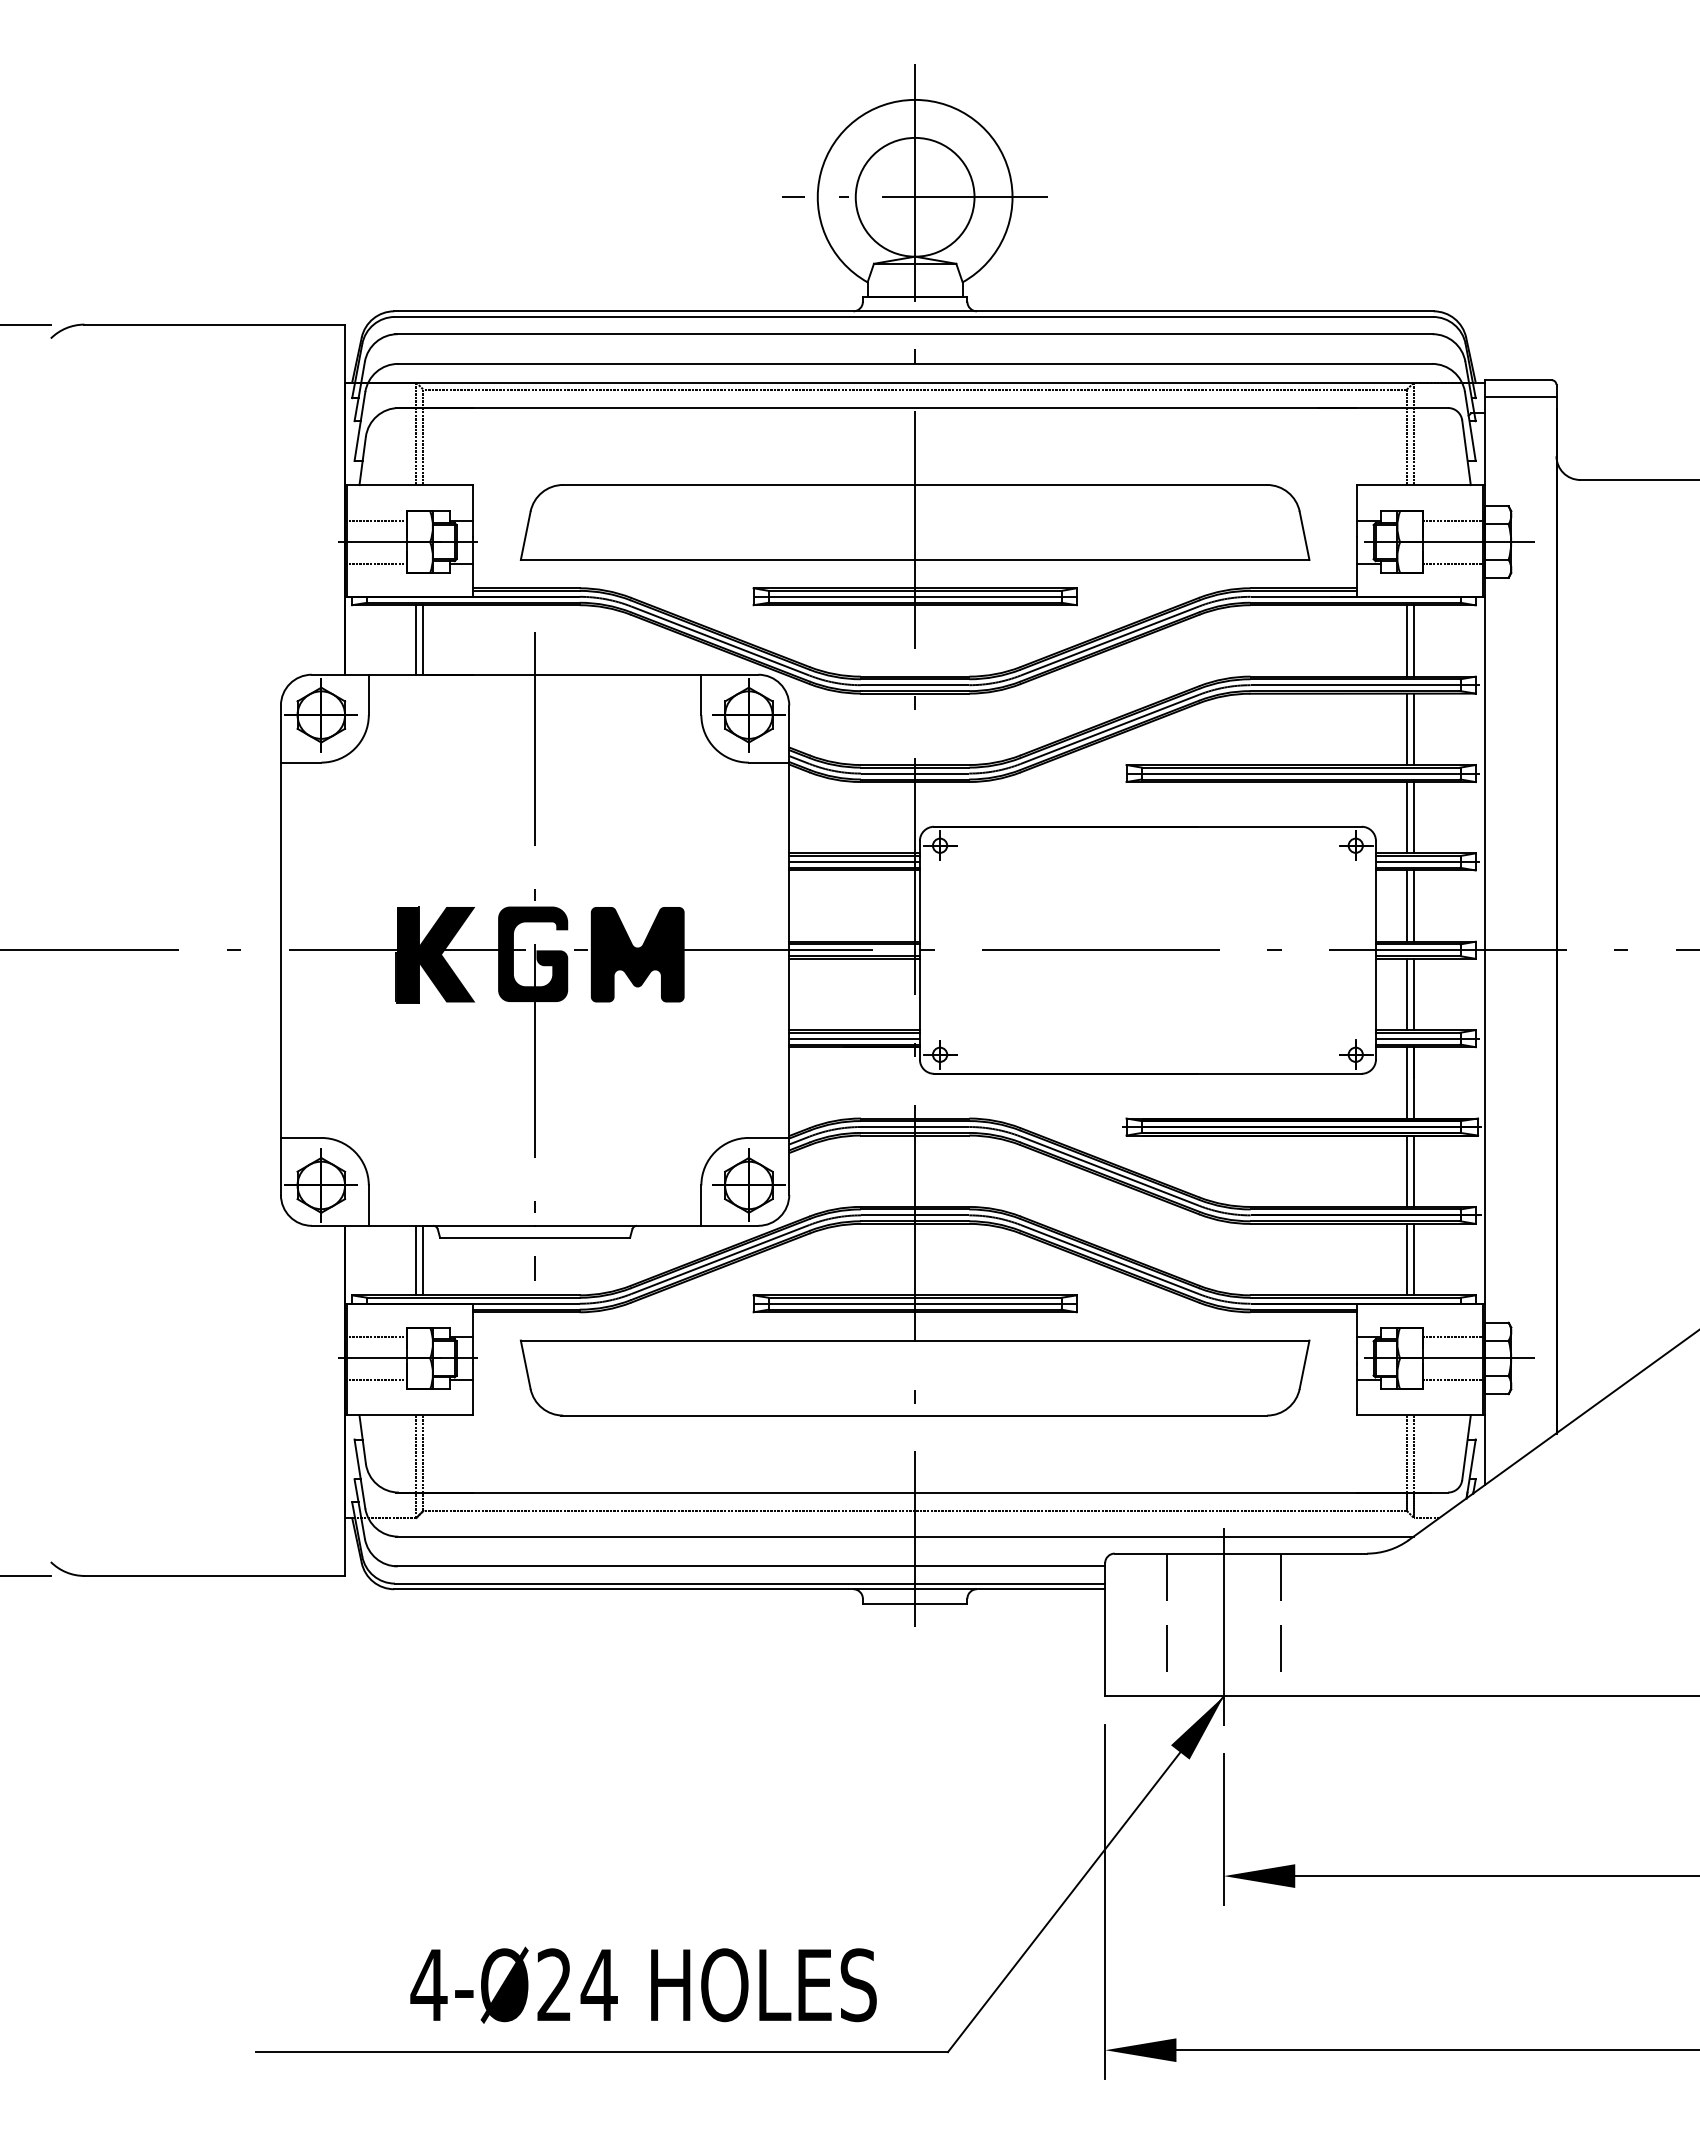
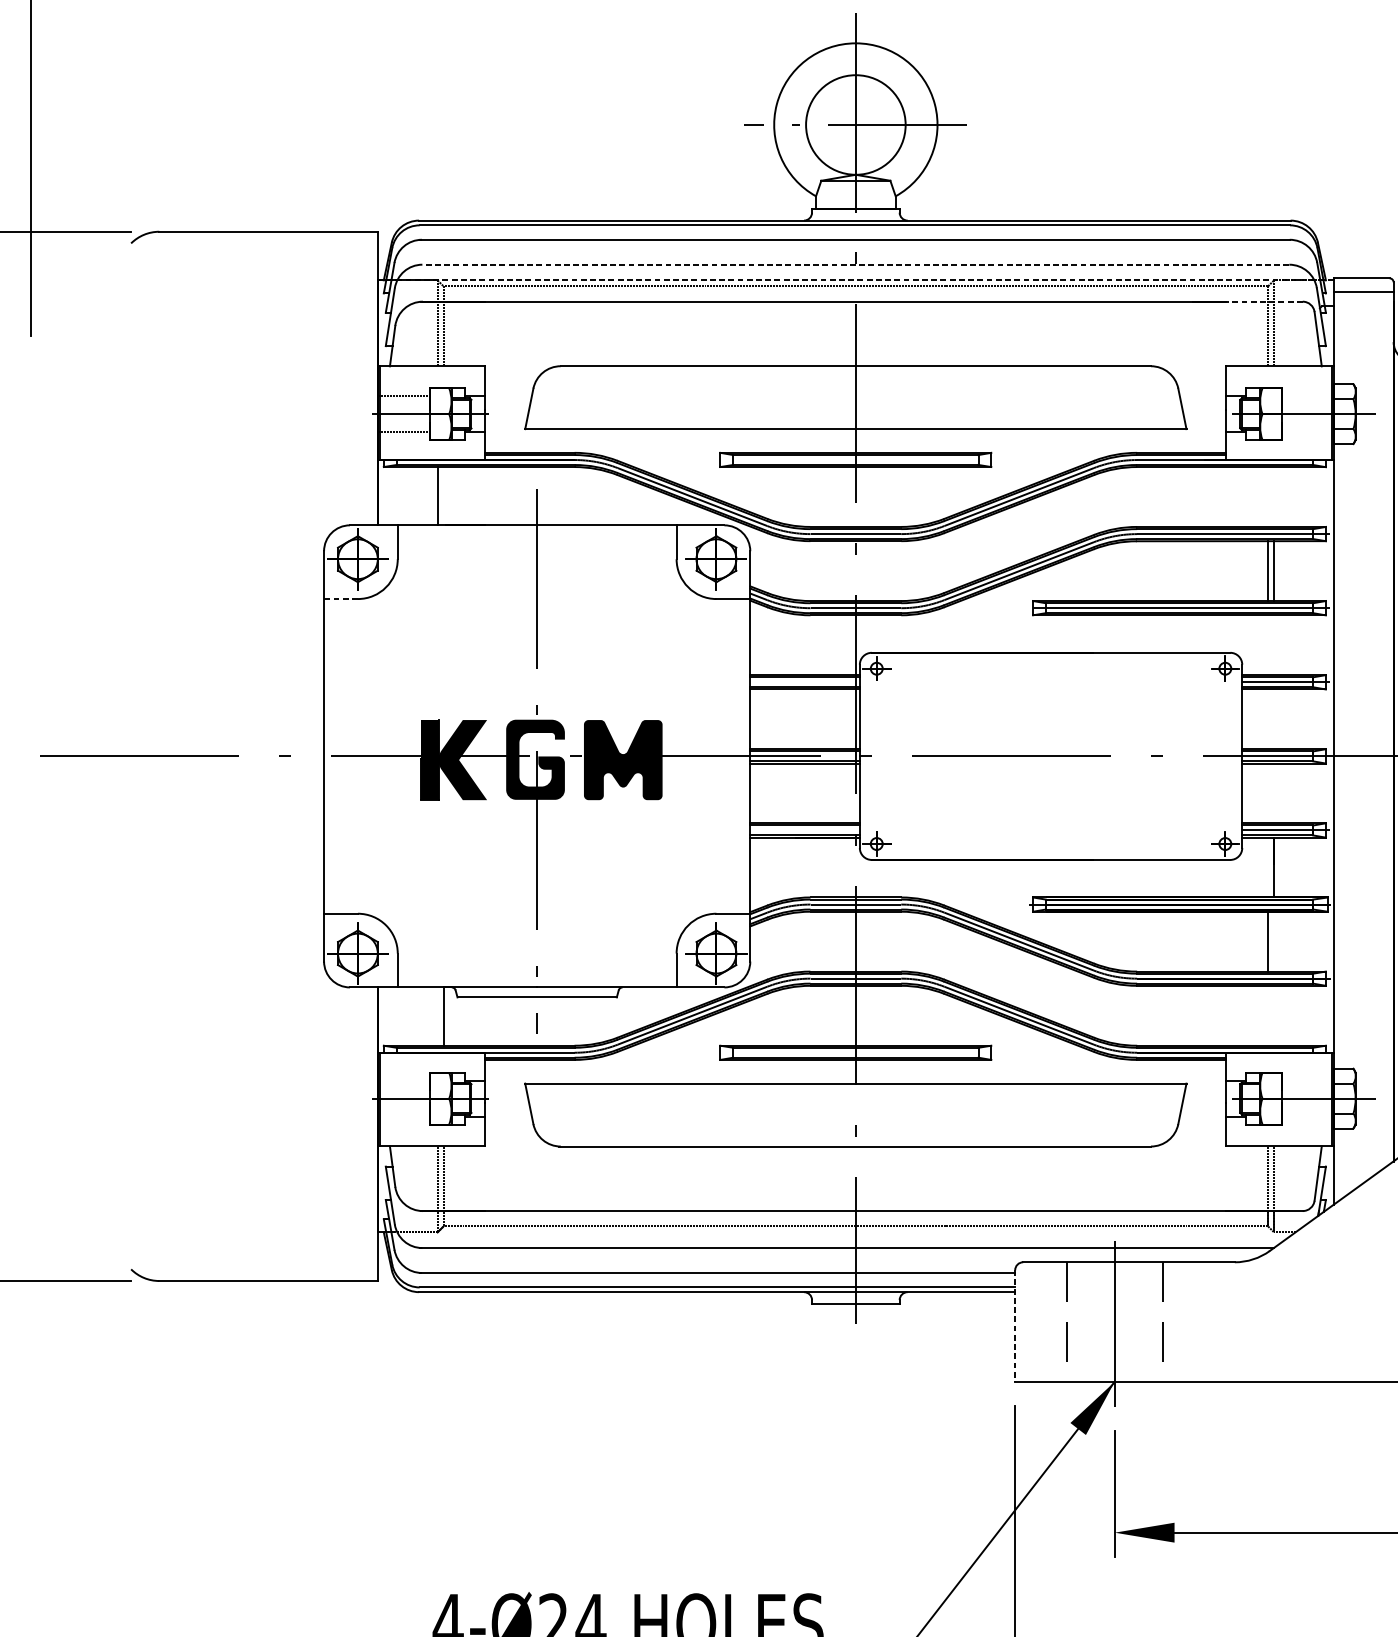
line: (915, 363) -> (856, 264), solid -> dashed
line: (915, 382) -> (856, 280), solid -> dashed
line: (1402, 408) -> (1264, 302), solid -> dashed
line: (1454, 520) -> (1308, 396), removed
line: (1454, 563) -> (1308, 432), removed
line: (914, 596) -> (855, 459), removed
line: (423, 639) -> (443, 495), removed
line: (1406, 640) -> (1267, 496), removed
line: (1413, 640) -> (1273, 496), removed
line: (300, 762) -> (340, 598), solid -> dashed
line: (1406, 817) -> (1267, 645), removed
line: (1413, 817) -> (1273, 645), removed
line: (854, 861) -> (805, 681), removed
line: (1406, 905) -> (1267, 718), removed
line: (1413, 905) -> (1273, 718), removed
line: (1406, 994) -> (1267, 793), removed
line: (1413, 994) -> (1273, 793), removed
line: (854, 1038) -> (805, 830), removed
line: (1406, 1082) -> (1267, 867), removed
line: (1413, 1170) -> (1273, 941), removed
line: (1406, 1259) -> (1267, 1015), removed
line: (1413, 1259) -> (1273, 1015), removed
line: (416, 1260) -> (437, 1016), removed
line: (914, 1303) -> (855, 1052), removed
line: (375, 1337) -> (403, 1081), removed
line: (1454, 1337) -> (1308, 1081), removed
line: (375, 1379) -> (403, 1116), removed
line: (1454, 1379) -> (1308, 1116), removed
line: (1105, 1629) -> (1015, 1325), solid -> dashed

